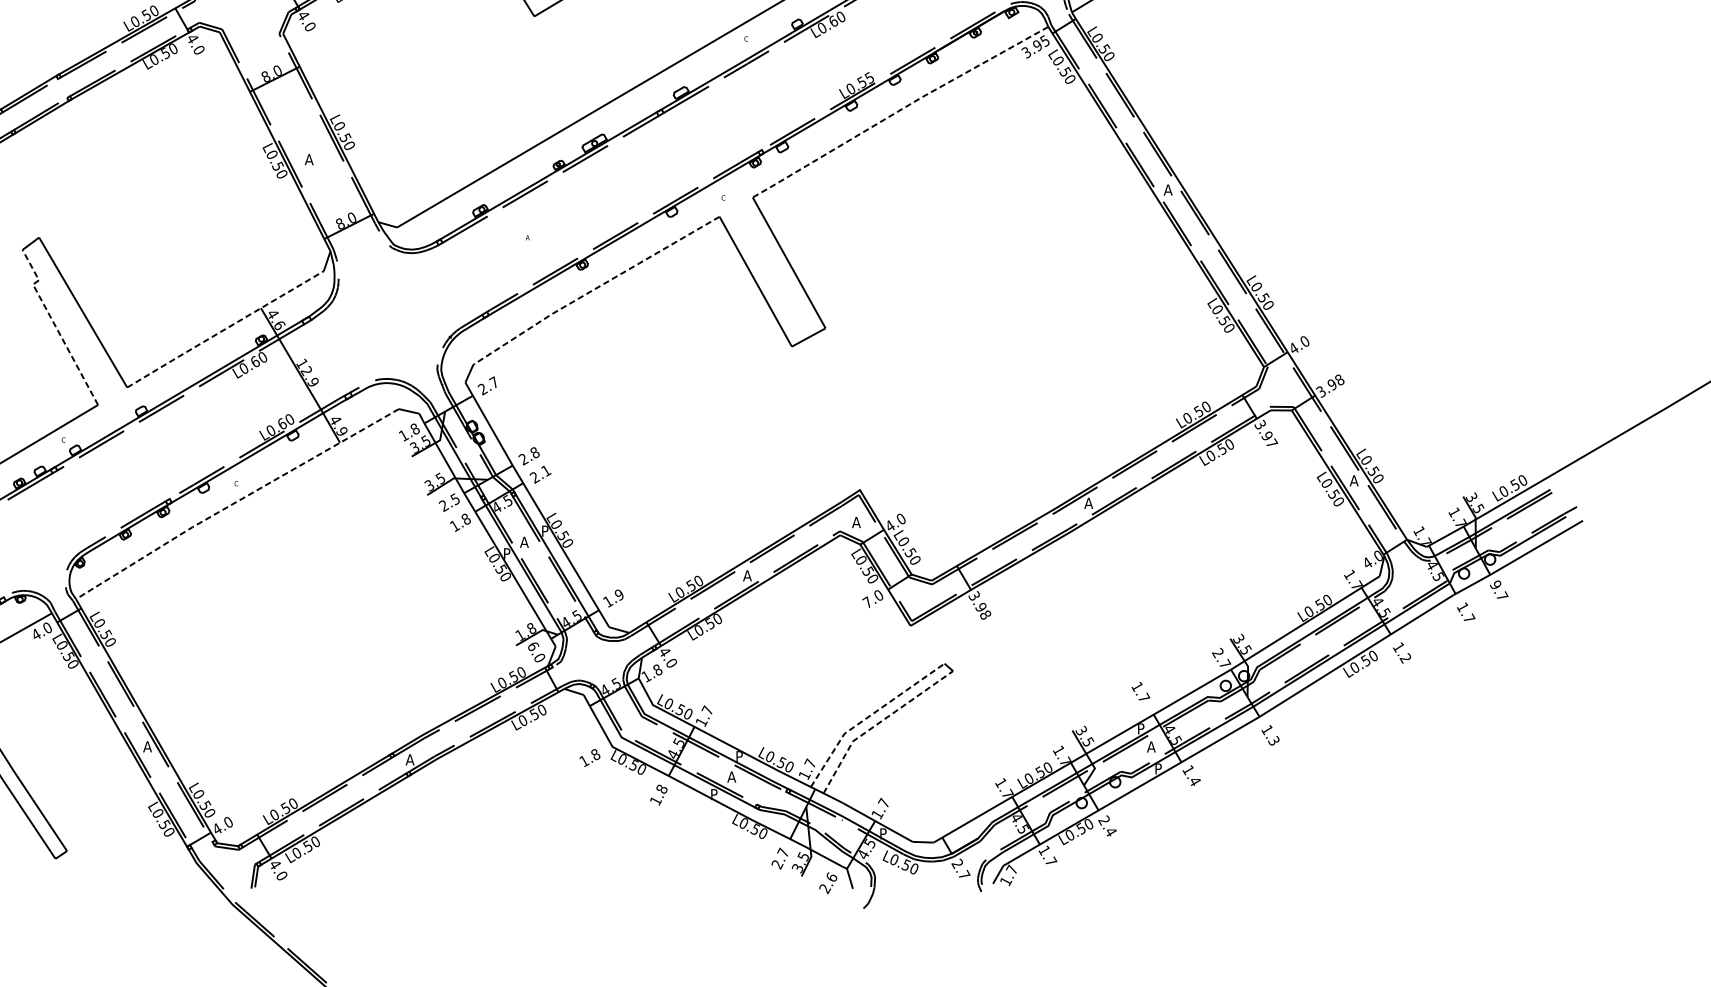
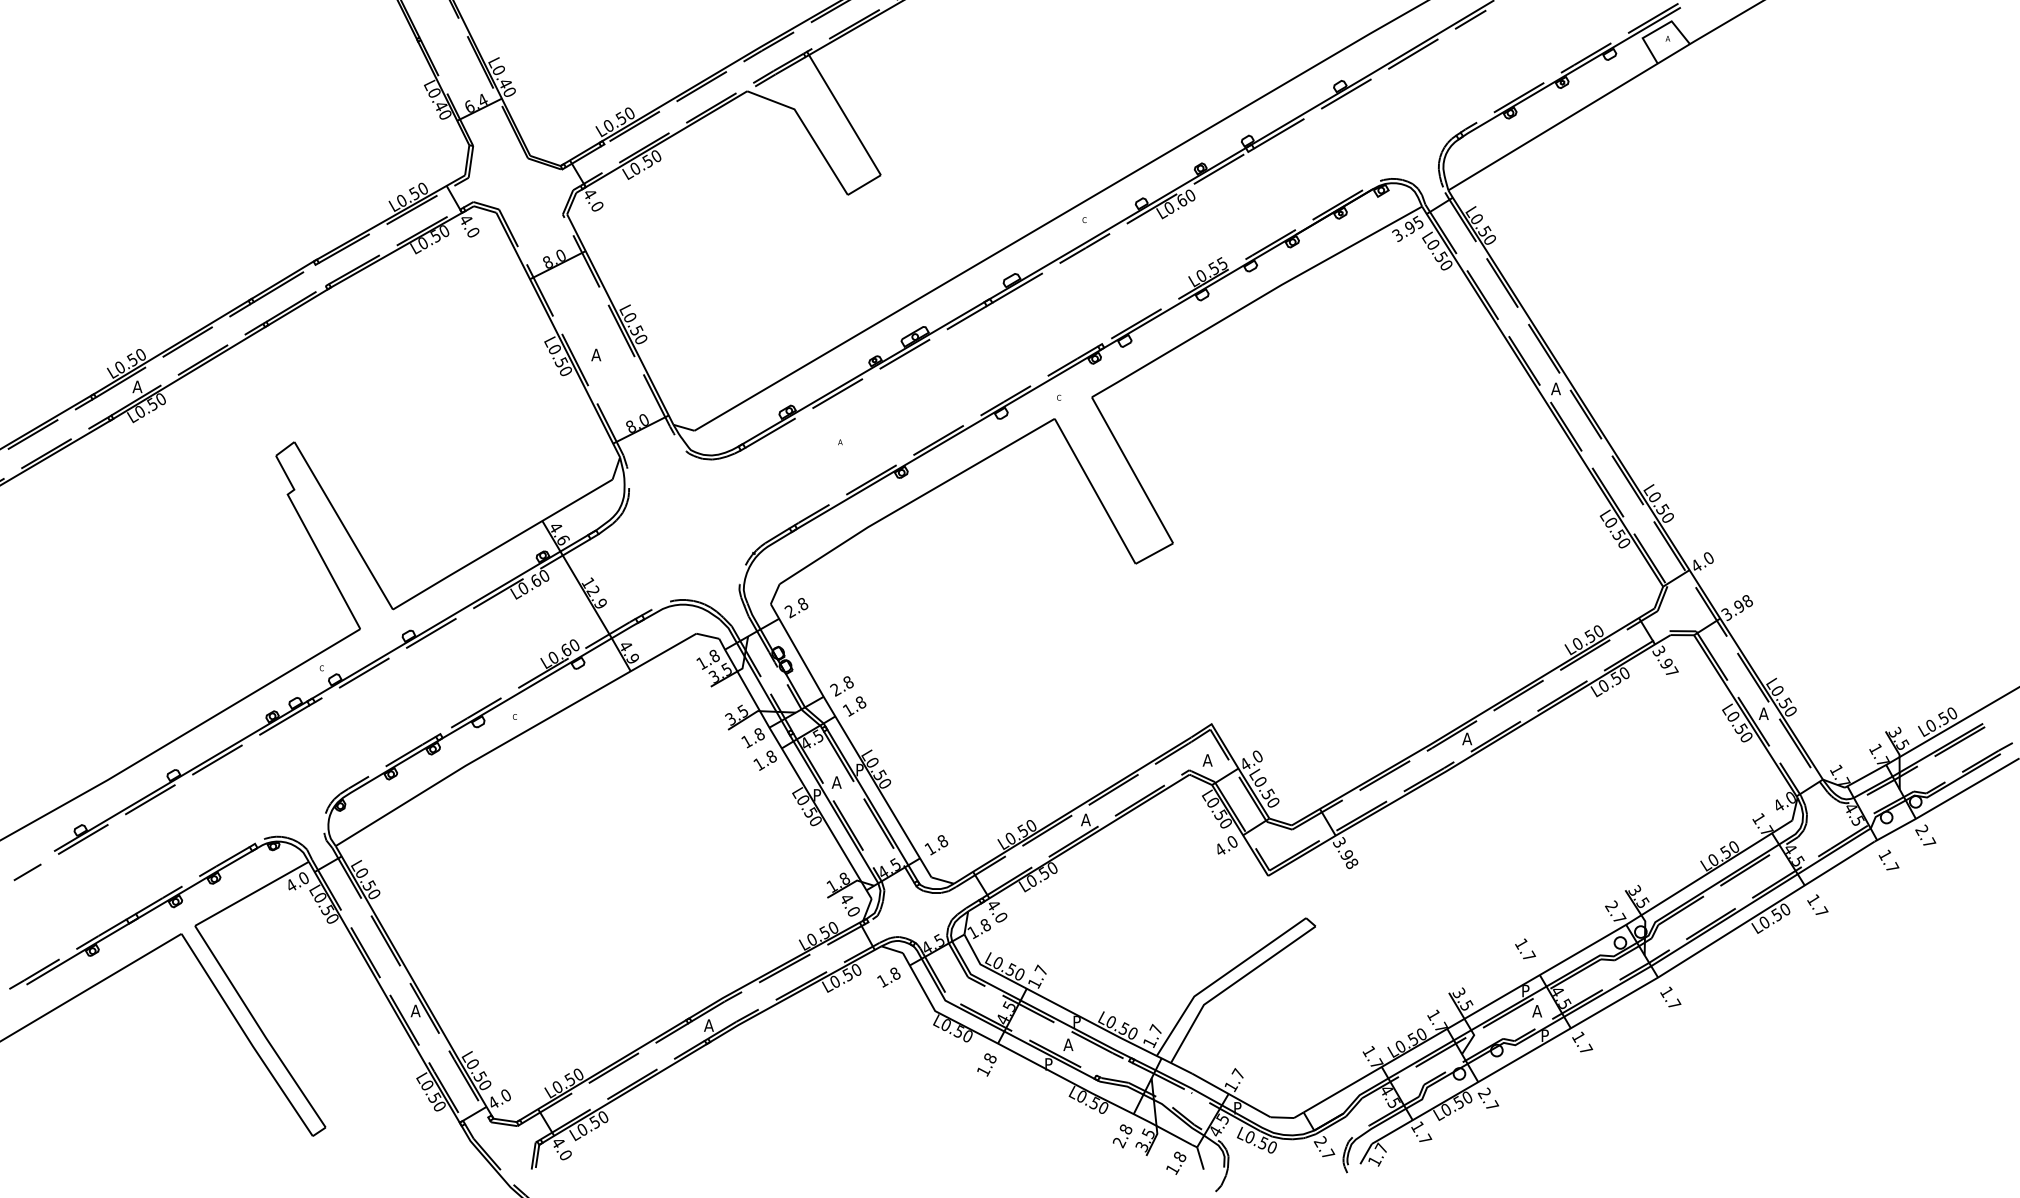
line: (899, 110) -> (1255, 300), dashed -> solid
line: (594, 289) -> (914, 500), dashed -> solid
line: (54, 324) -> (311, 539), dashed -> solid
line: (225, 329) -> (502, 544), dashed -> solid
text: (493, 382) -> (802, 603), 2.7 -> 2.8
text: (540, 474) -> (854, 706), 2.1 -> 1.8
line: (236, 502) -> (514, 737), dashed -> solid
text: (449, 502) -> (752, 737), 2.5 -> 1.8
text: (1494, 584) -> (1920, 829), 9.7 -> 2.7
text: (619, 595) -> (942, 841), 1.9 -> 1.8
text: (867, 601) -> (1219, 848), 7.0 -> 4.0
text: (533, 647) -> (846, 899), 6.0 -> 4.0
text: (1405, 658) -> (1821, 912), 1.2 -> 1.7
line: (868, 716) -> (1221, 977), dashed -> solid
line: (878, 723) -> (1232, 984), dashed -> solid
text: (1274, 740) -> (1674, 1003), 1.3 -> 1.7
text: (589, 757) -> (888, 977), moved
text: (1195, 780) -> (1586, 1048), 1.4 -> 1.7
text: (1111, 831) -> (1492, 1105), 2.4 -> 2.7
text: (782, 851) -> (1125, 1128), 2.7 -> 2.8
text: (827, 883) -> (1175, 1163), 2.6 -> 1.8

